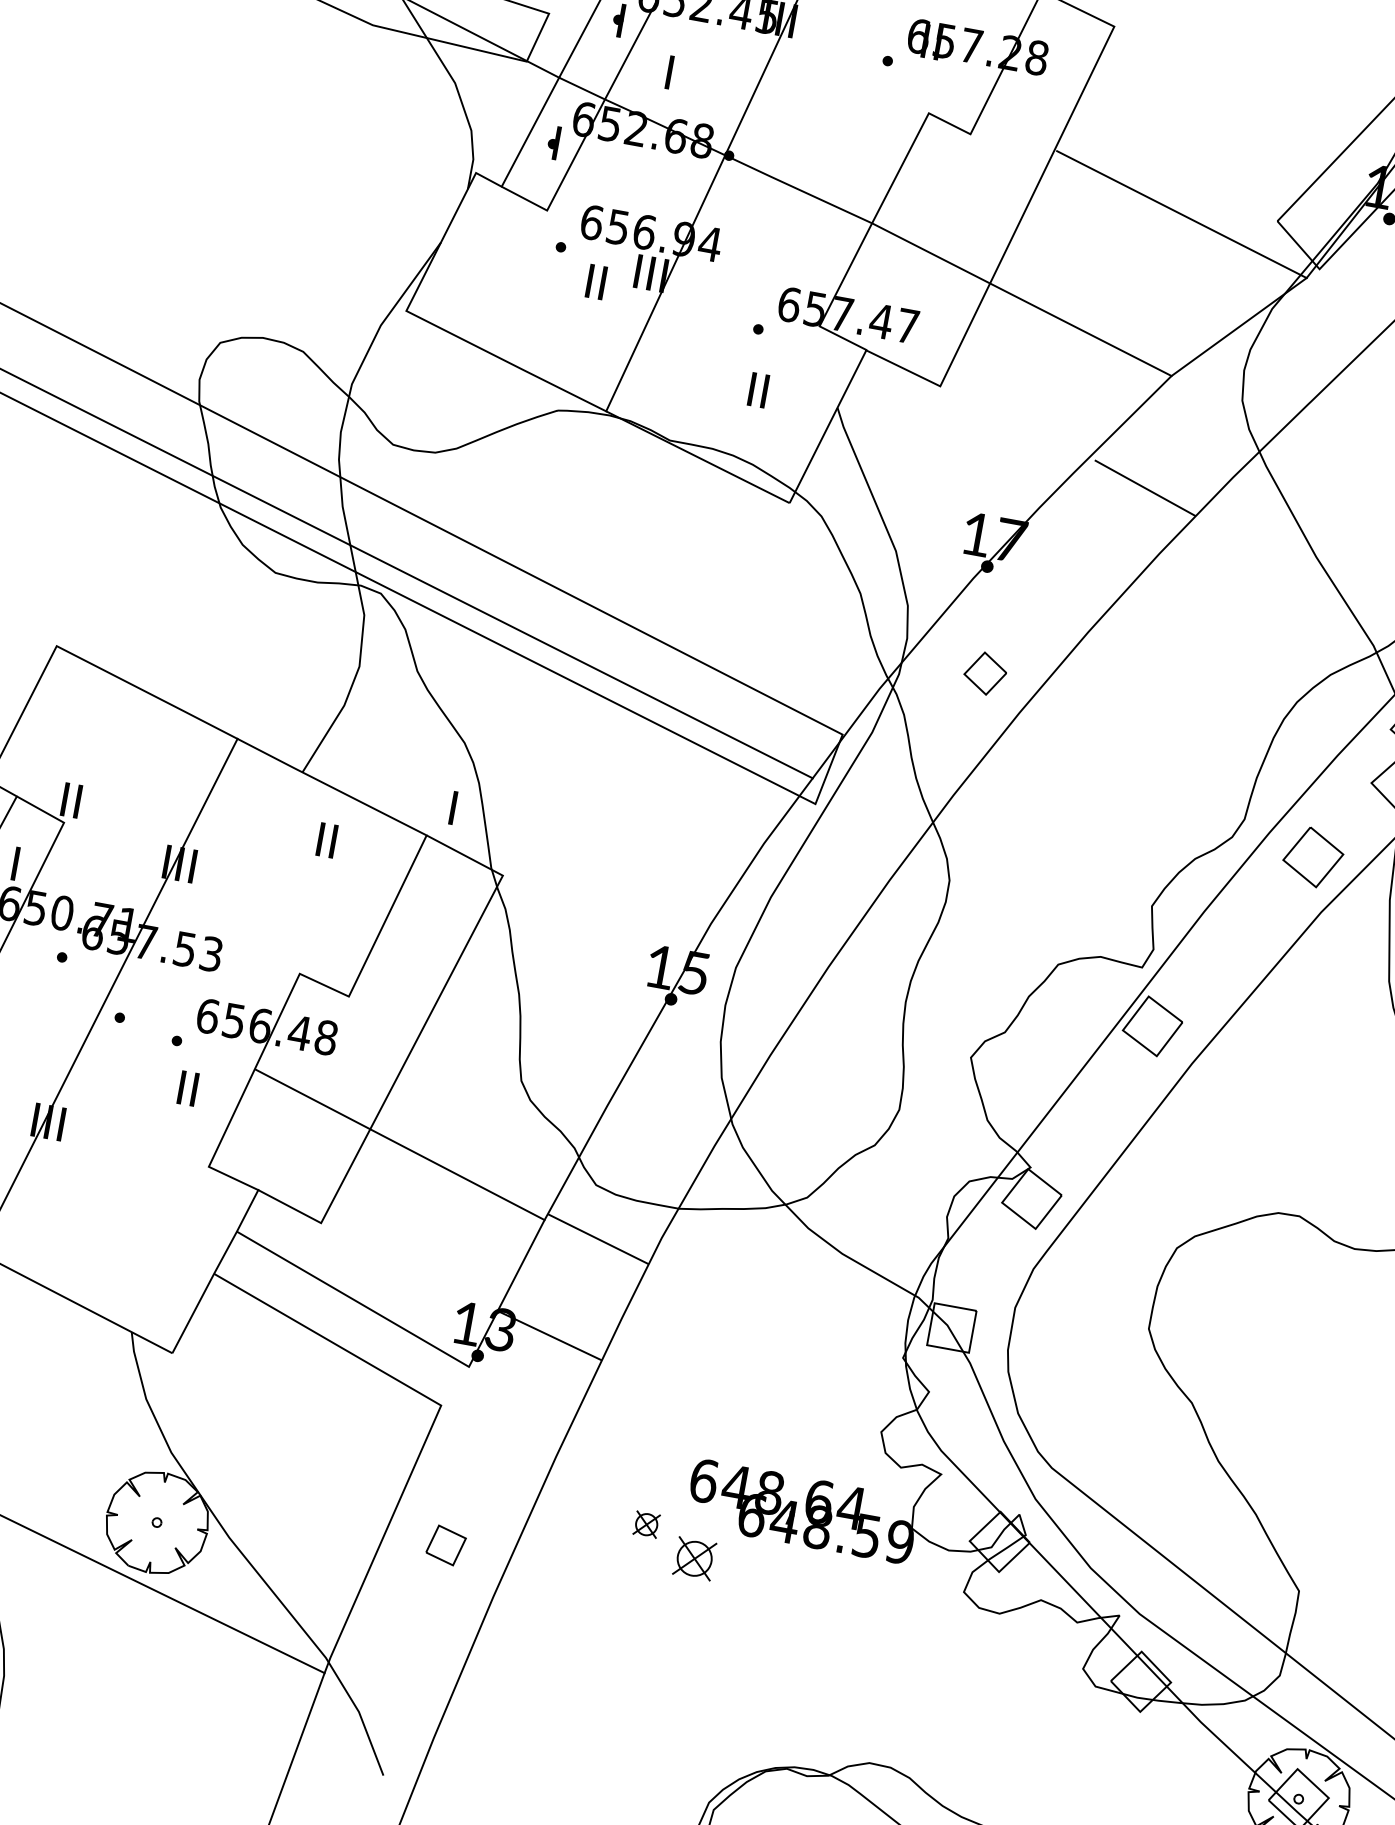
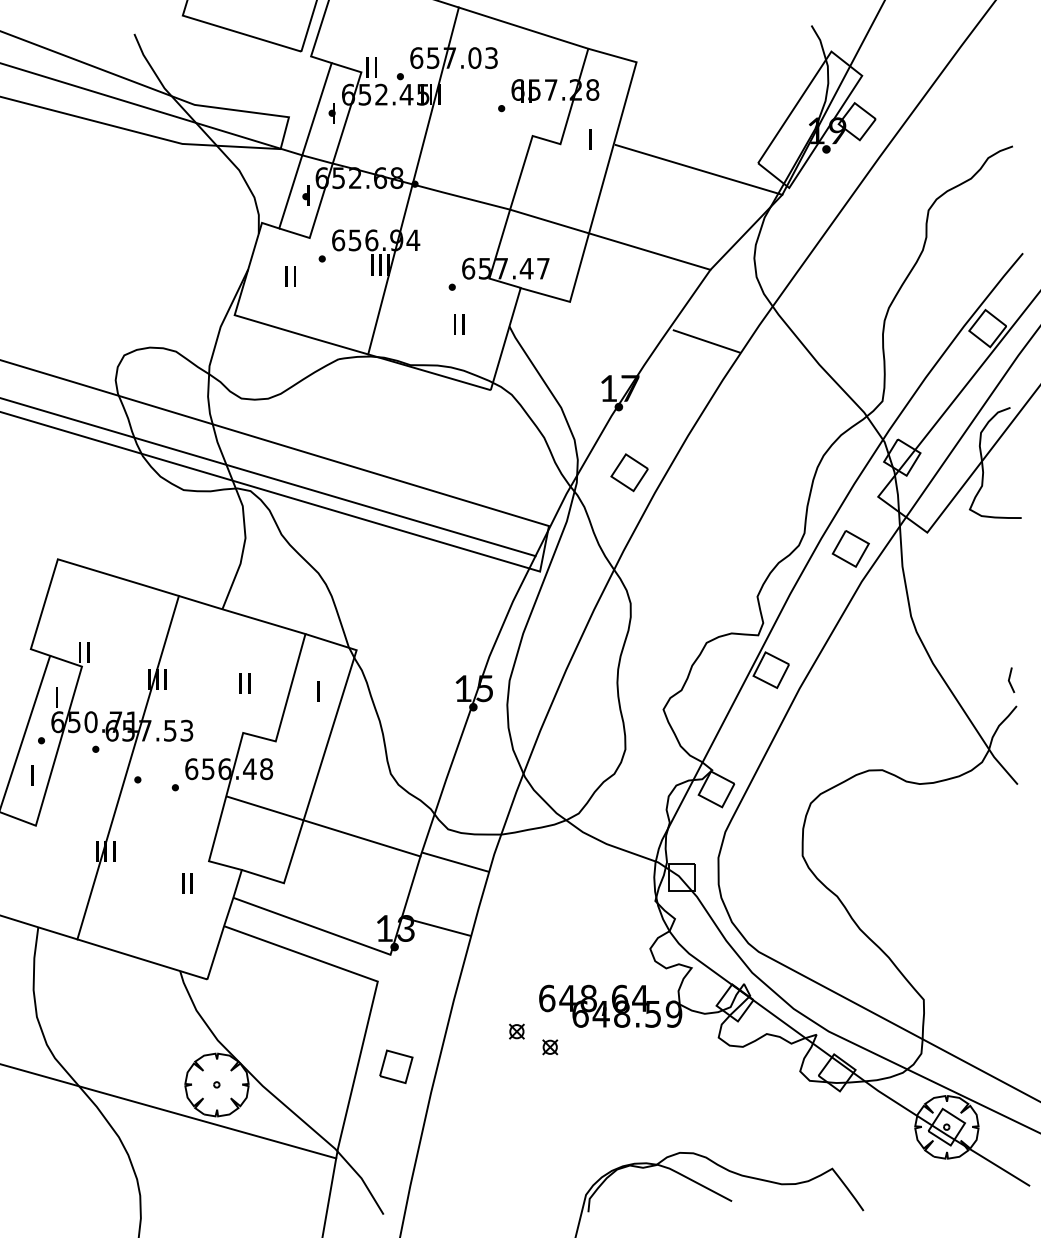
text: (669, 71) -> (590, 139), moved
text: (595, 282) -> (290, 276), moved
part: (985, 673) -> (629, 472), size x1.43
text: (452, 808) -> (318, 691), moved
text: (326, 840) -> (244, 683), moved
text: (188, 1088) -> (187, 883), moved
part: (446, 1545) -> (396, 1066), size x1.43
part: (695, 1559) -> (550, 1047), size x0.62

